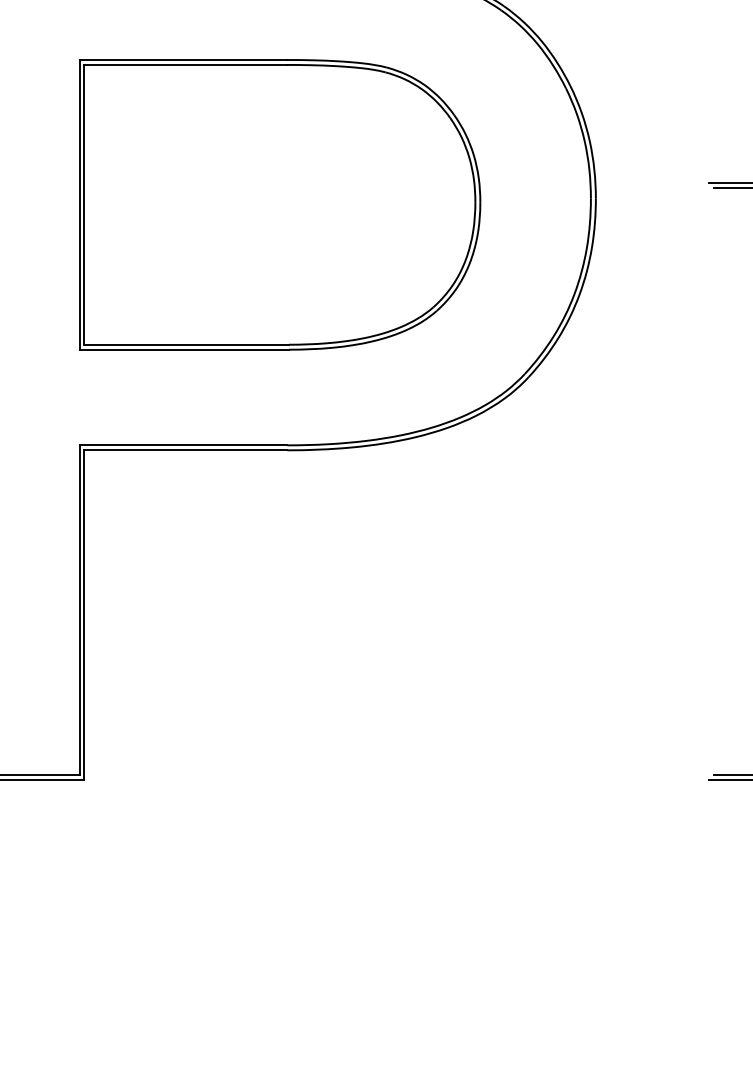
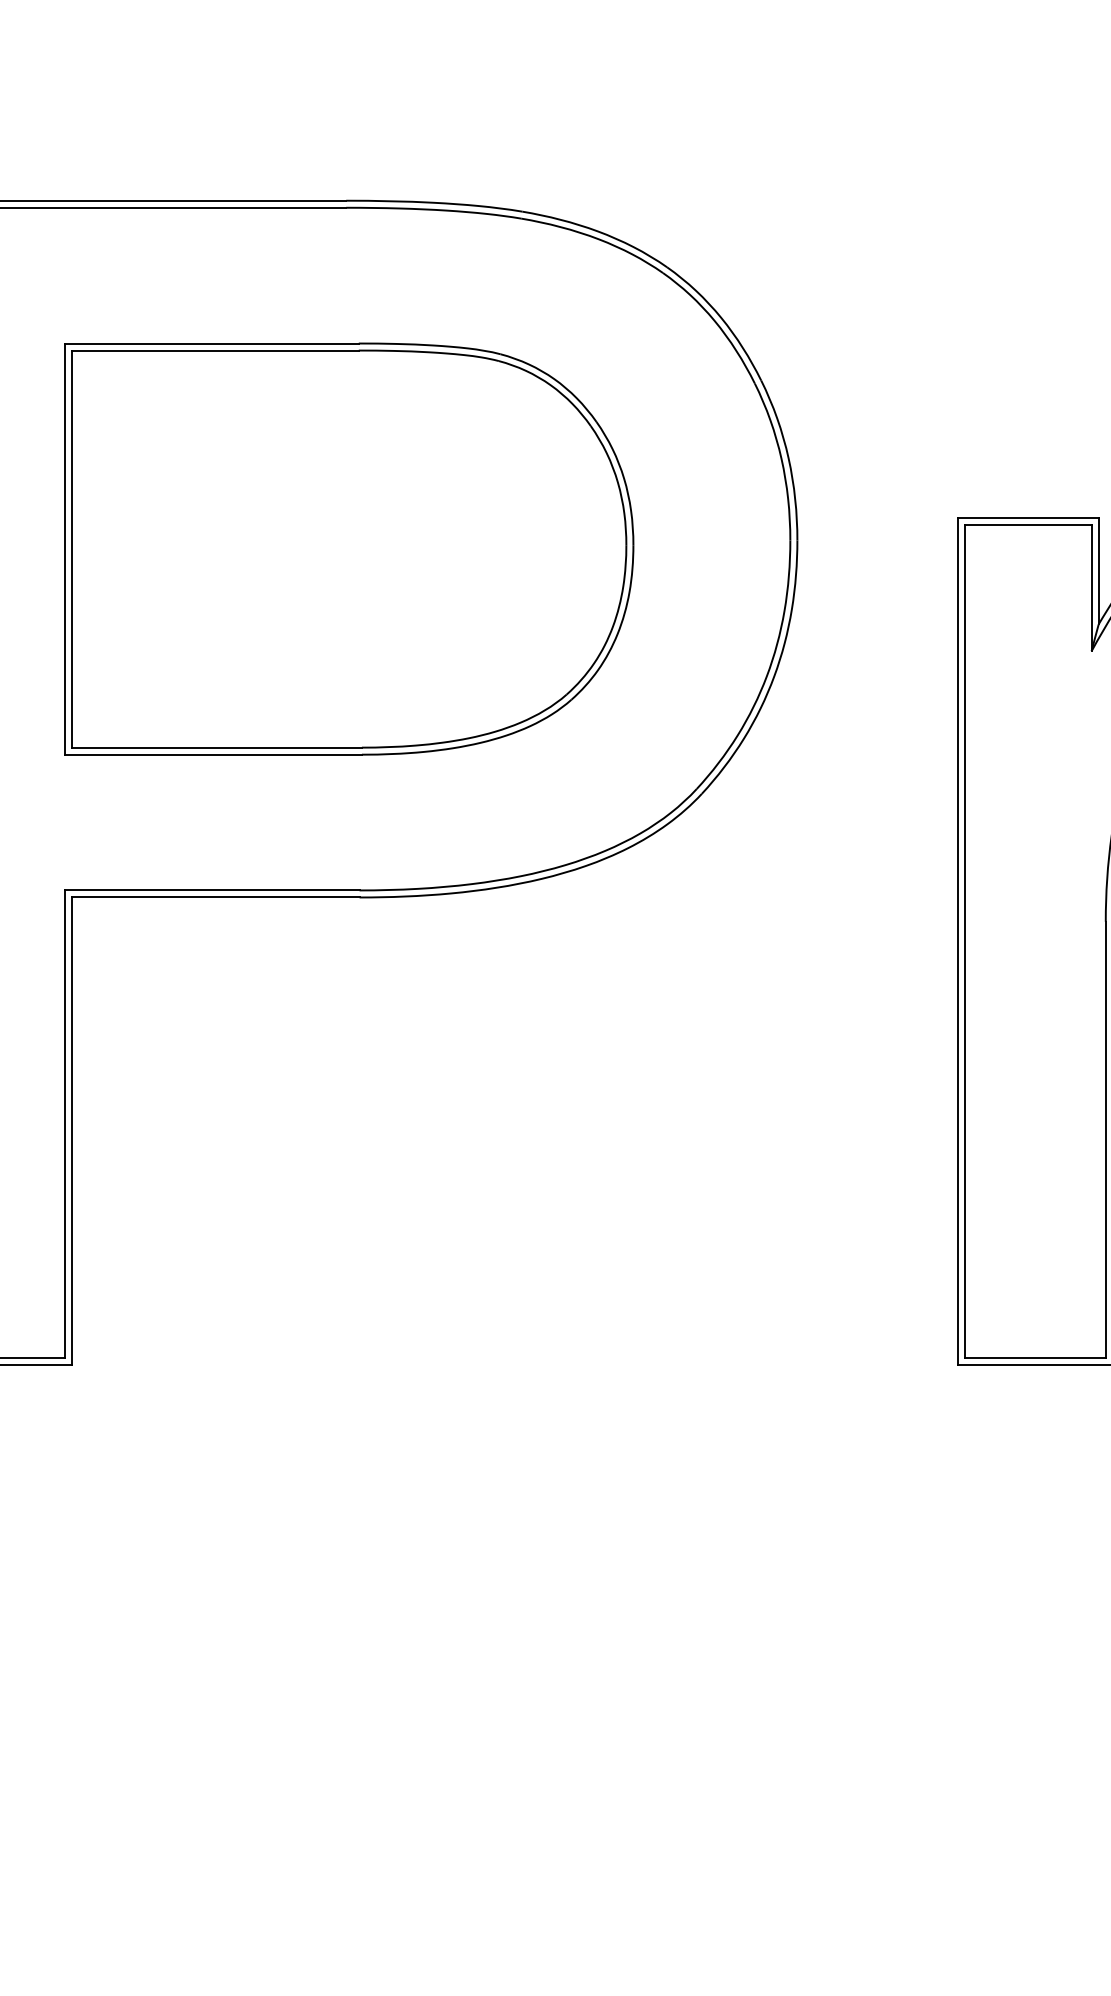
line: (708, 481) -> (957, 941), added
line: (713, 481) -> (964, 941), added

